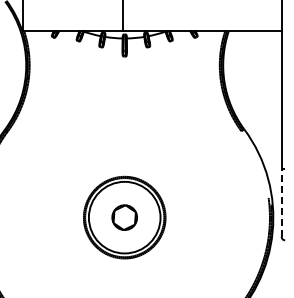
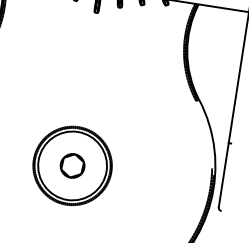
line: (281, 203) -> (223, 175), dashed -> solid

